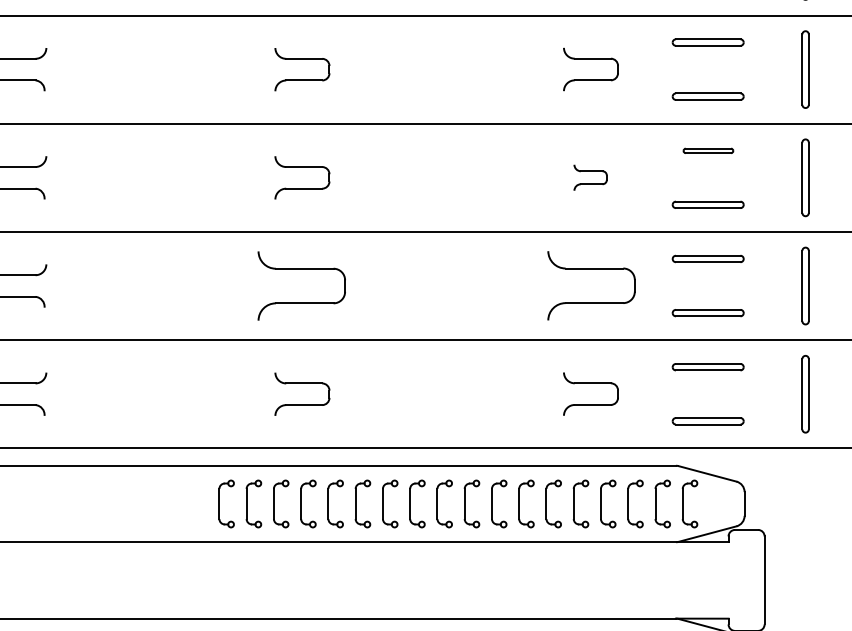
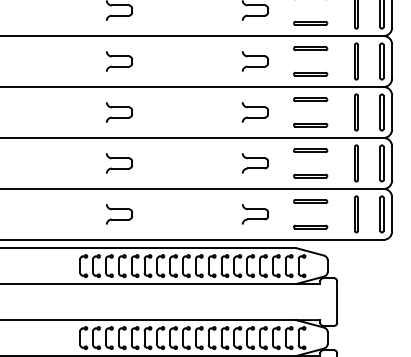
part: (707, 150) -> (310, 99), size x1.43
part: (589, 177) -> (254, 112), size x1.67
part: (302, 286) -> (119, 163), size x0.62
part: (589, 286) -> (254, 163), size x0.62

